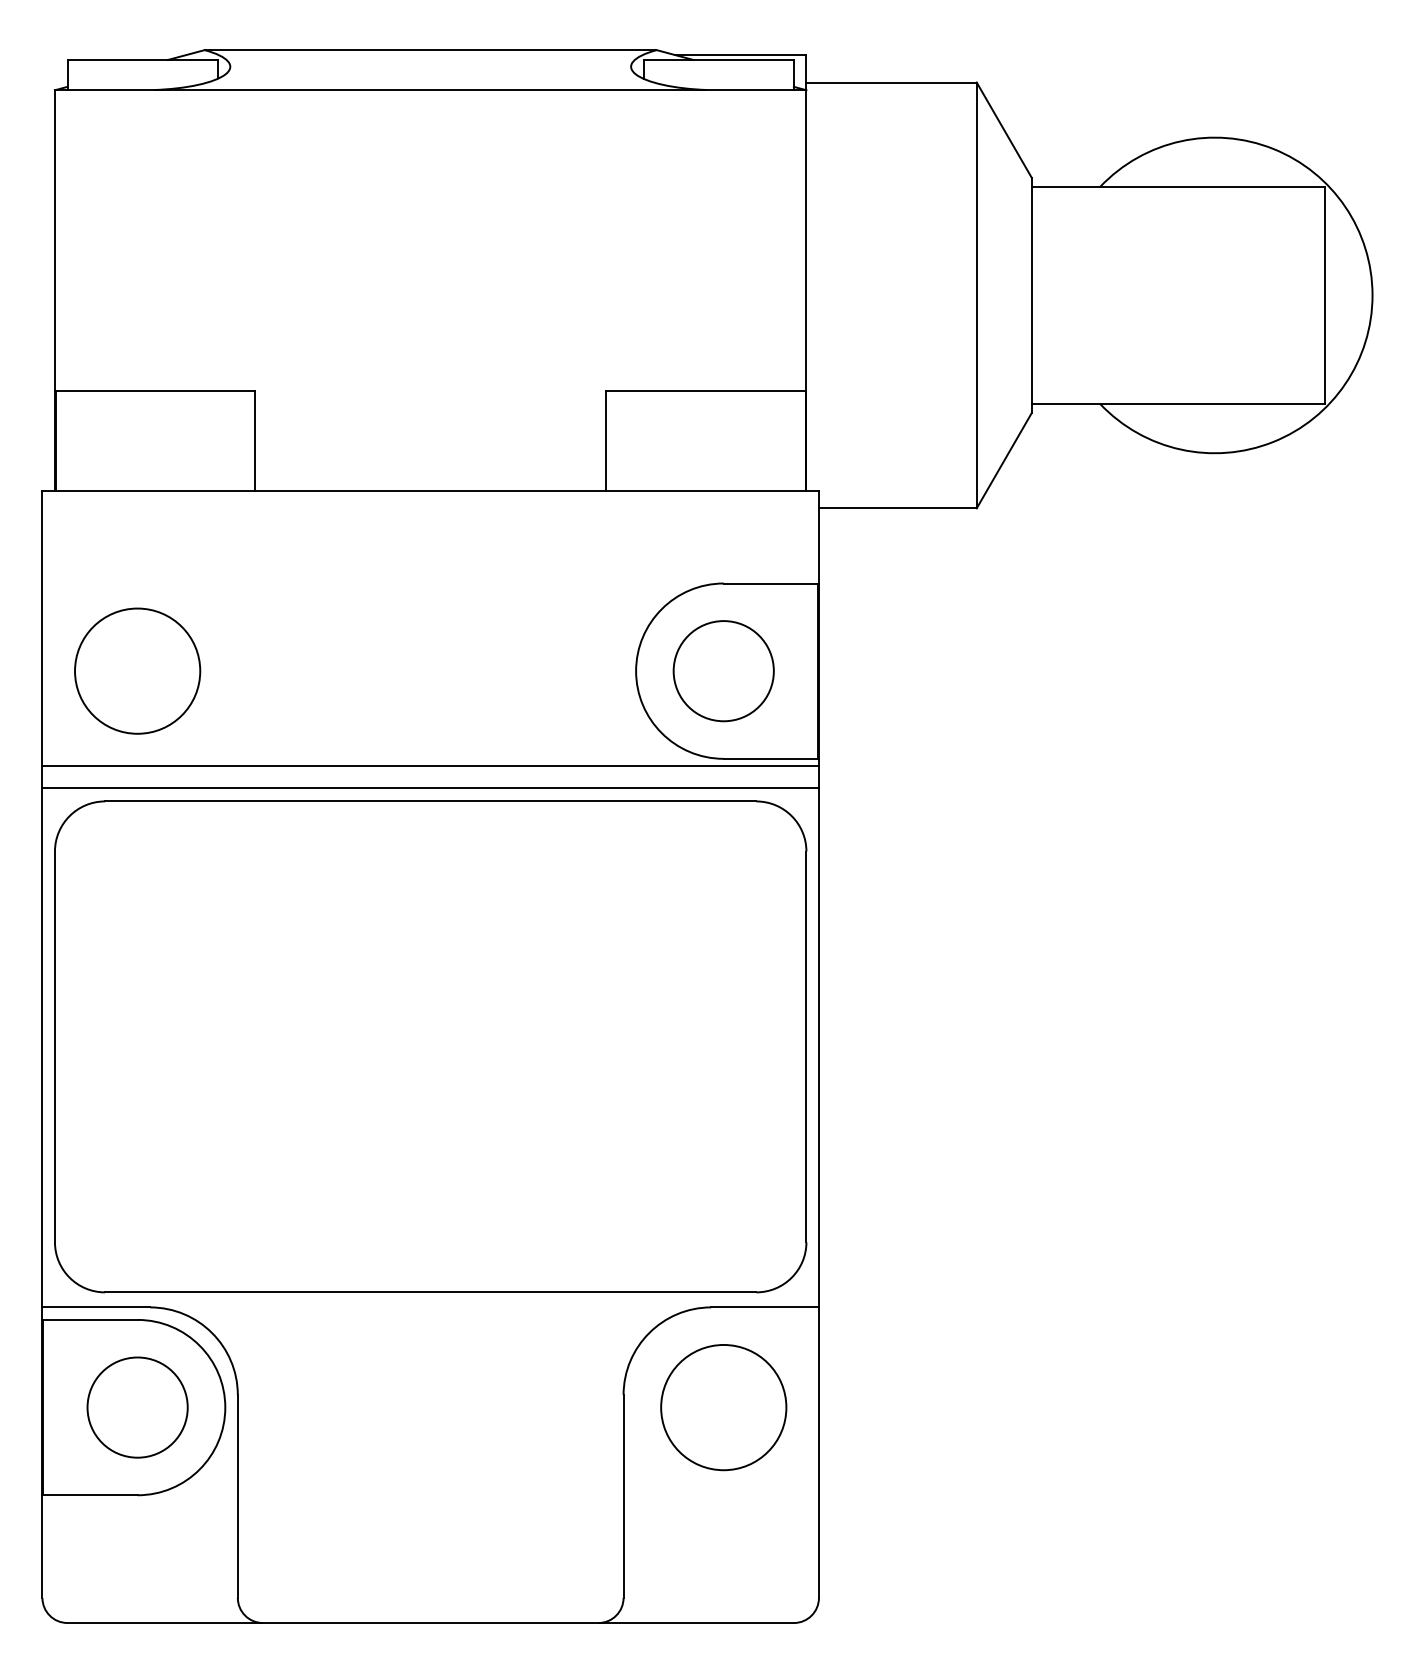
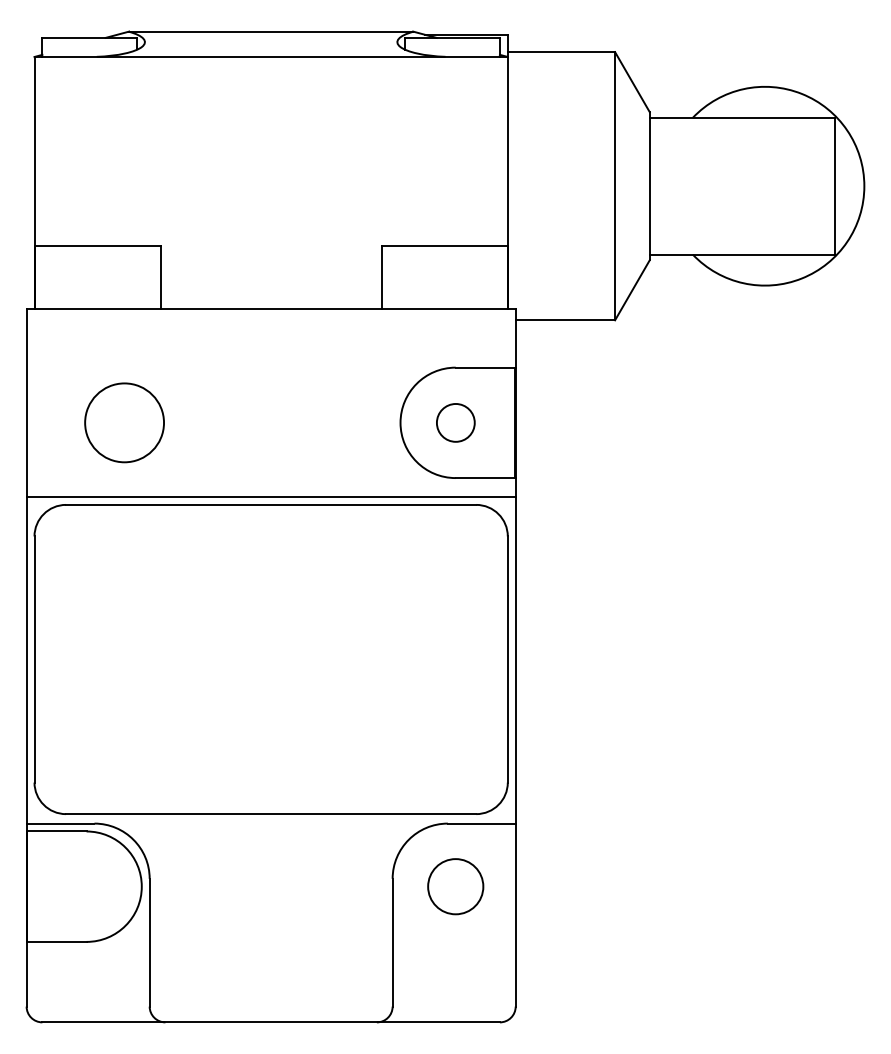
circle: (137, 670) -> (124, 422), moved
circle: (723, 670) -> (455, 422), size x0.6
line: (429, 765) -> (270, 482), removed
circle: (137, 1407) -> (86, 886), removed
circle: (723, 1407) -> (455, 886), size x0.7

